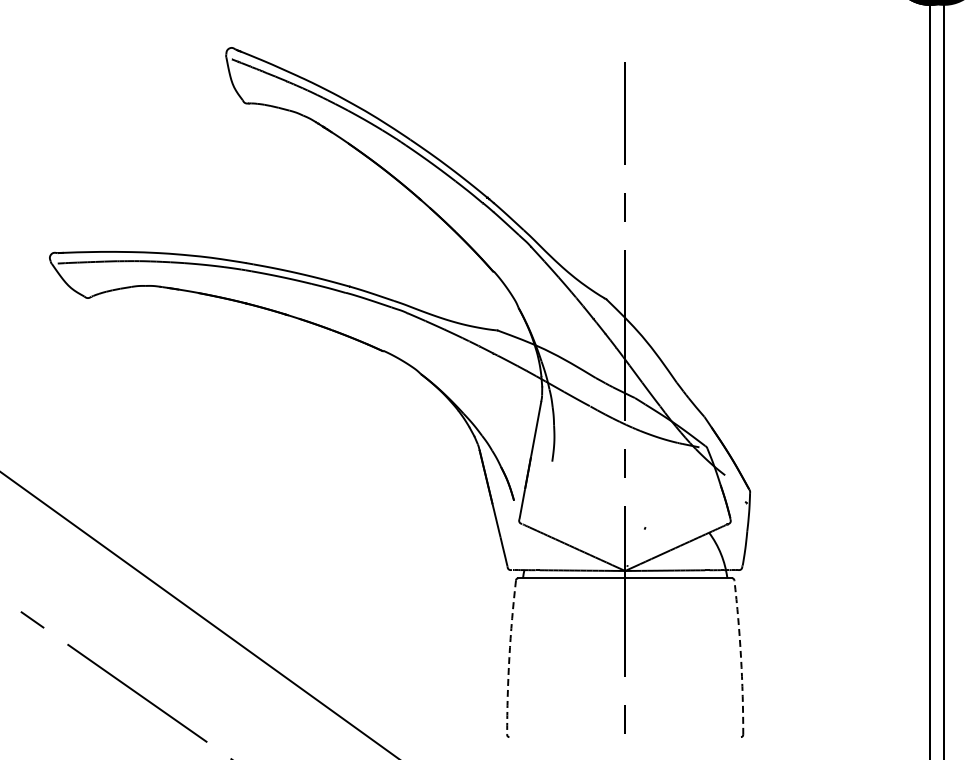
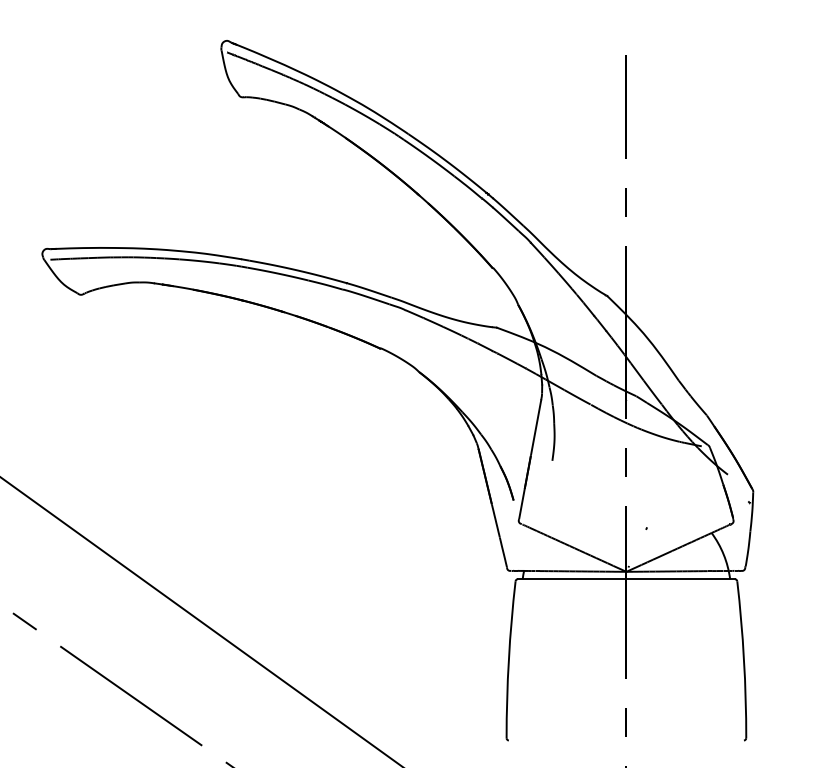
arc: (509, 657) -> (508, 659), dashed -> solid
arc: (741, 657) -> (744, 659), dashed -> solid

